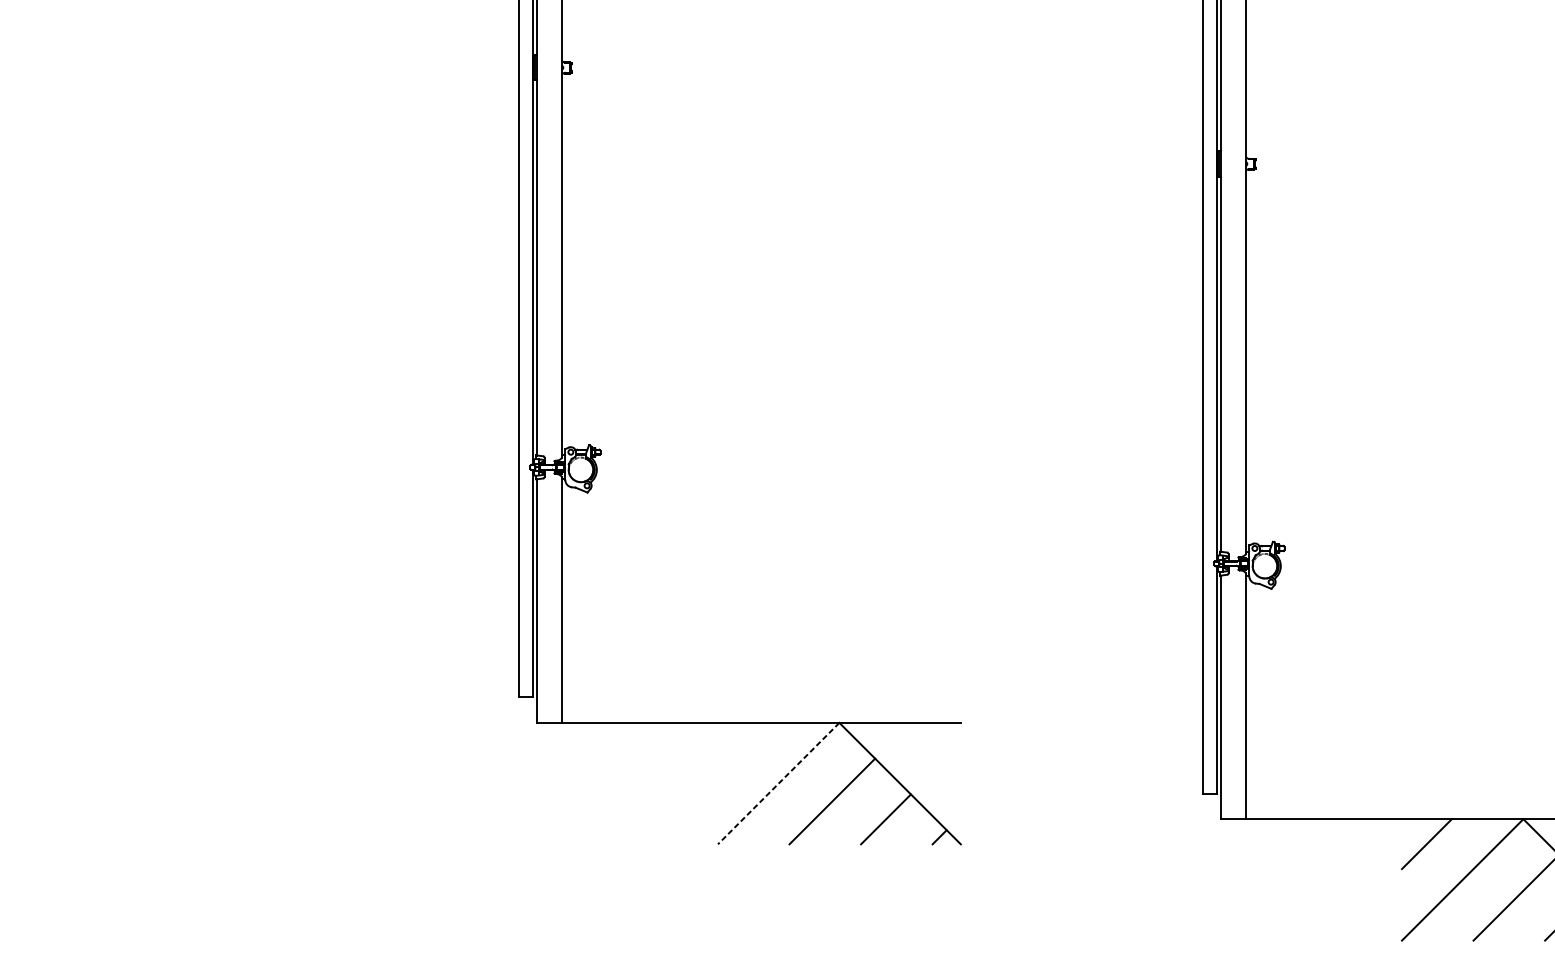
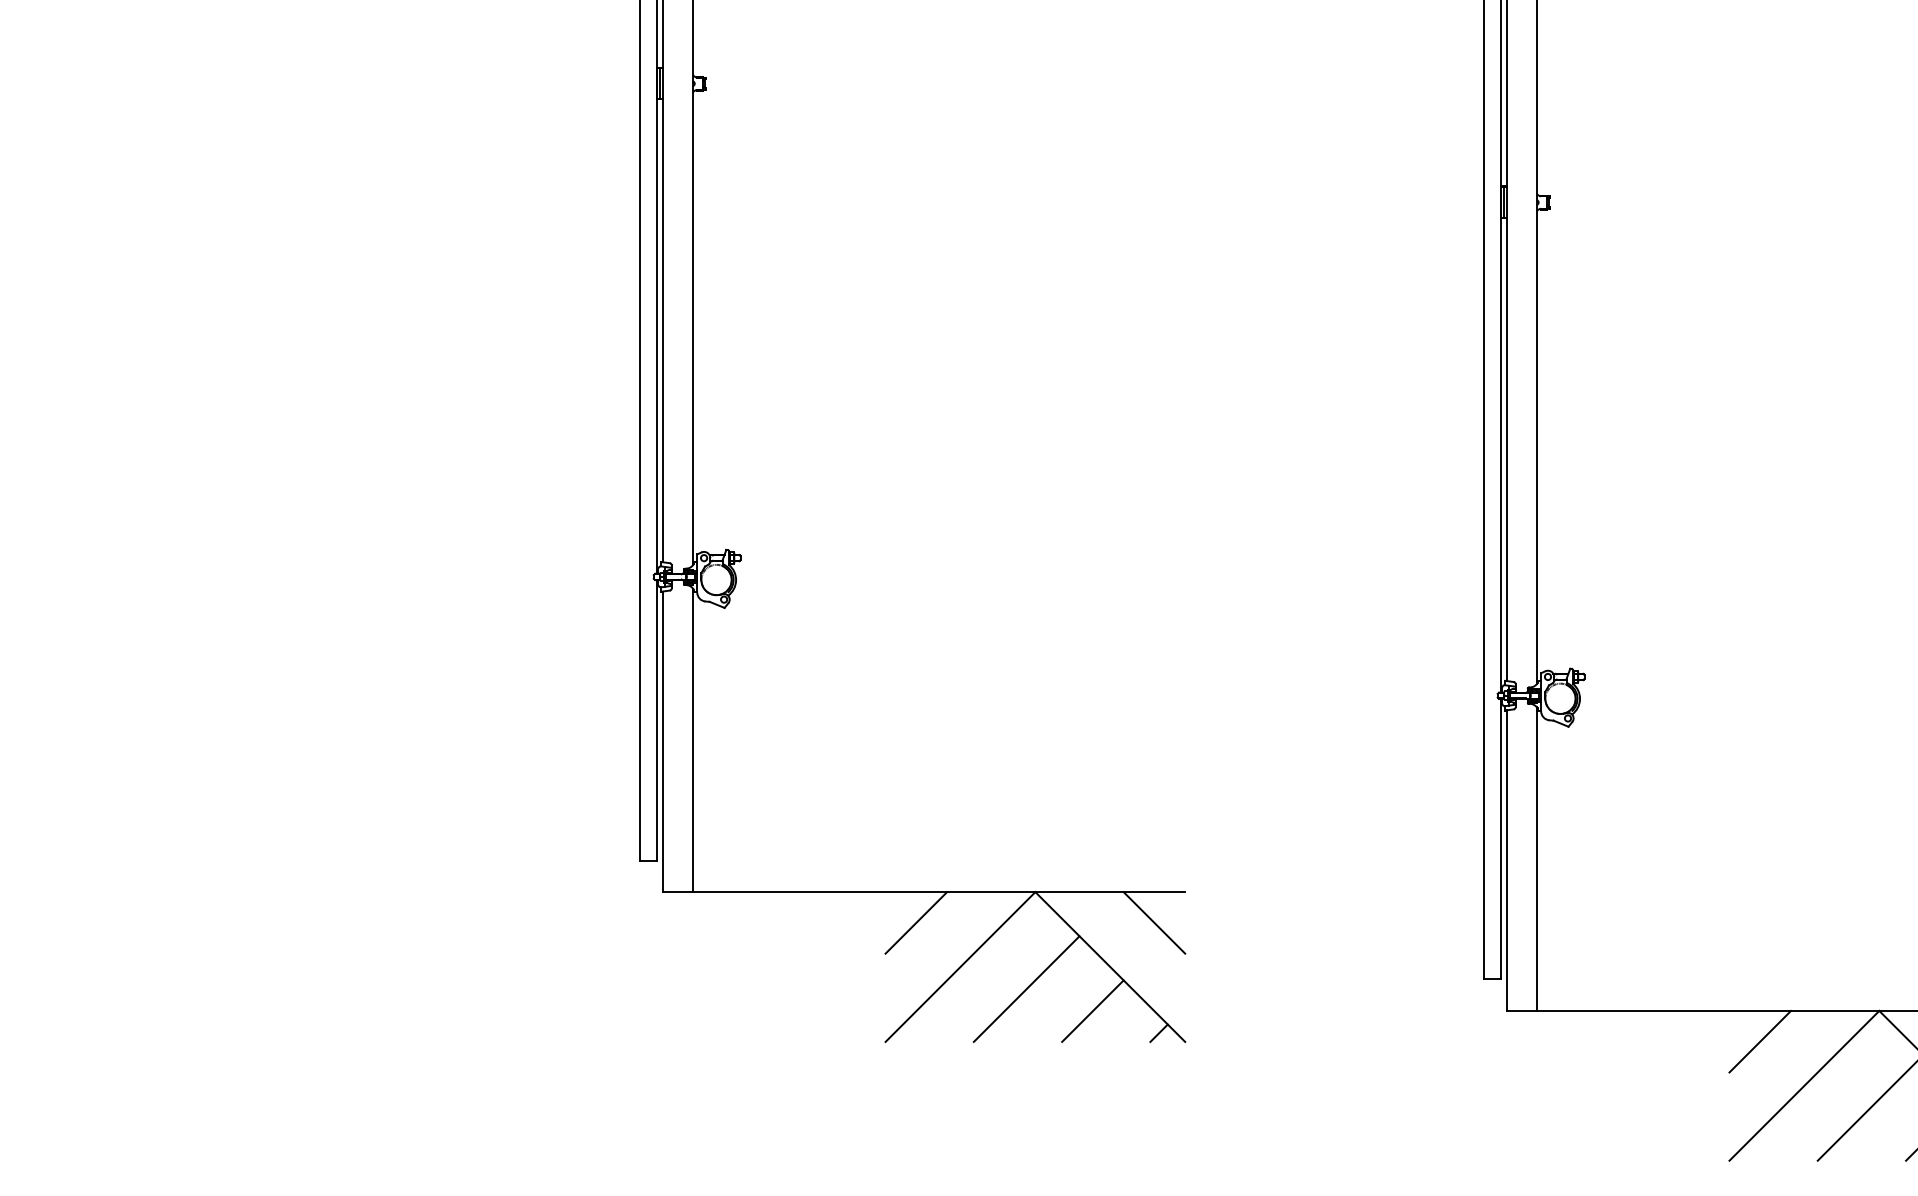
line: (743, 747) -> (916, 922), added
line: (935, 747) -> (1154, 922), added
line: (778, 783) -> (960, 967), dashed -> solid

